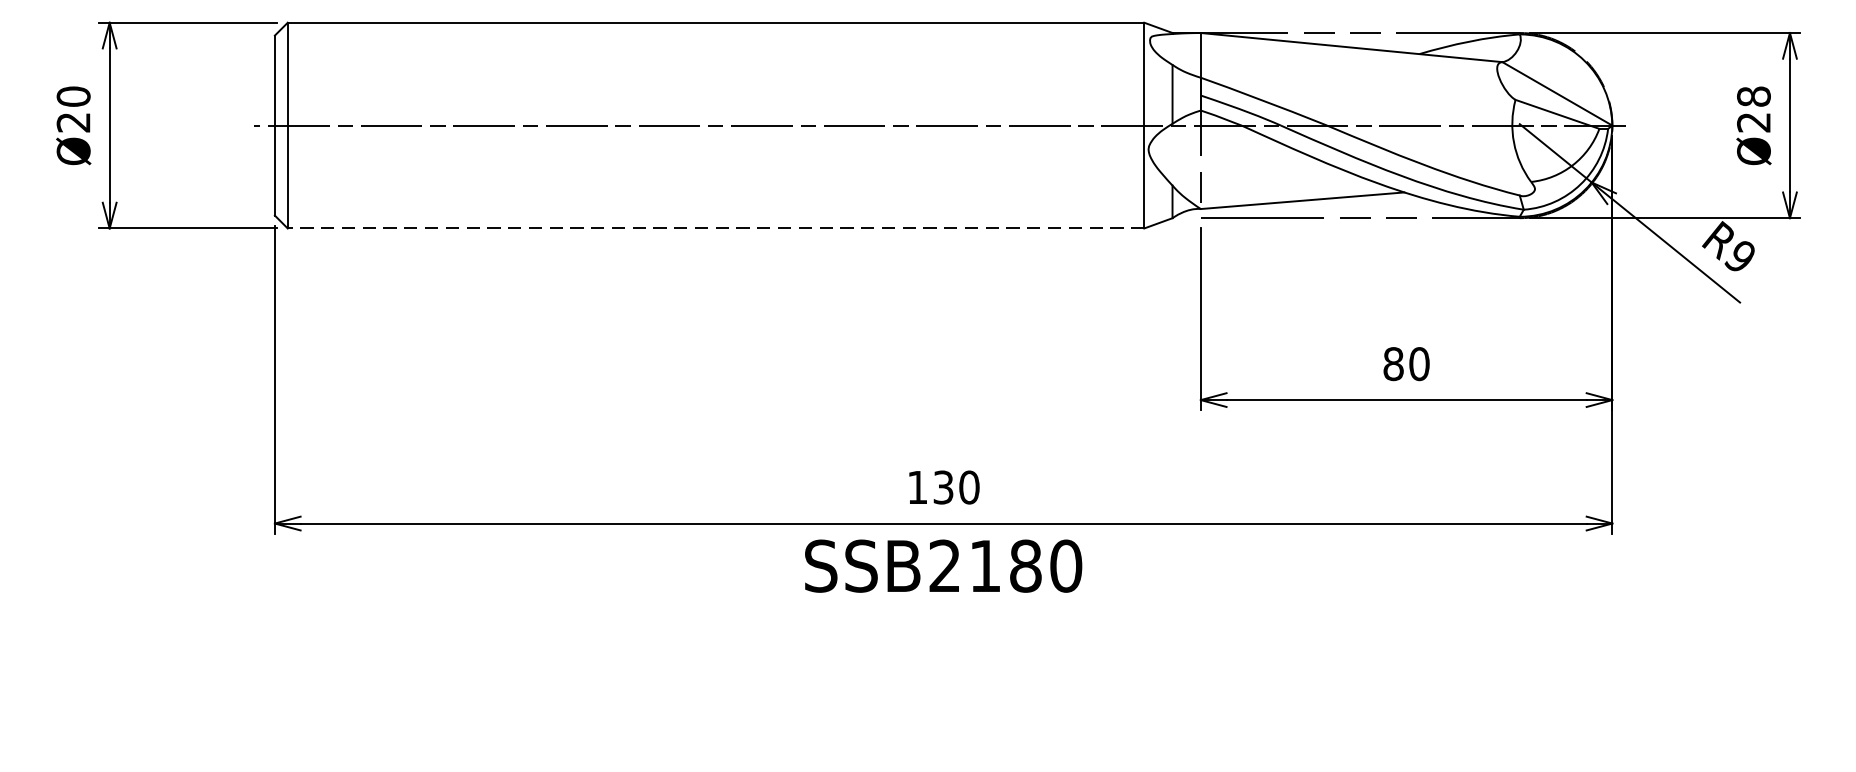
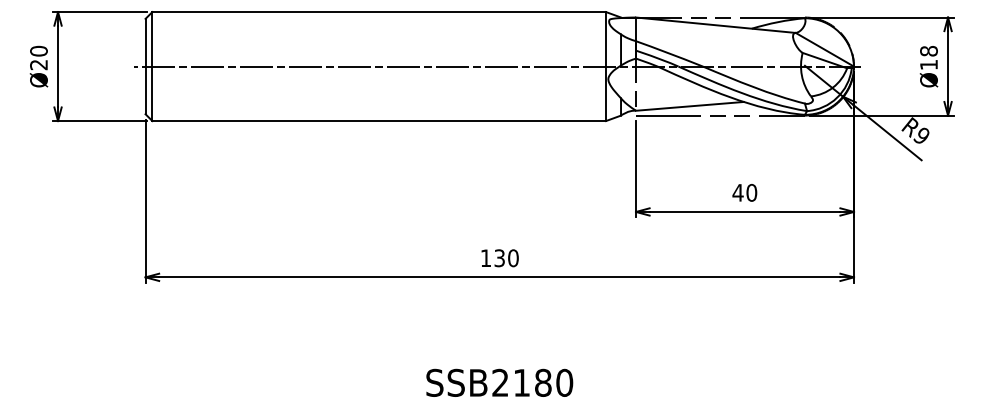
text: (1753, 123) -> (928, 65), Ø28 -> Ø18
line: (716, 229) -> (379, 121), dashed -> solid
text: (1392, 363) -> (737, 192), 80 -> 40
text: (943, 565) -> (499, 382), moved

